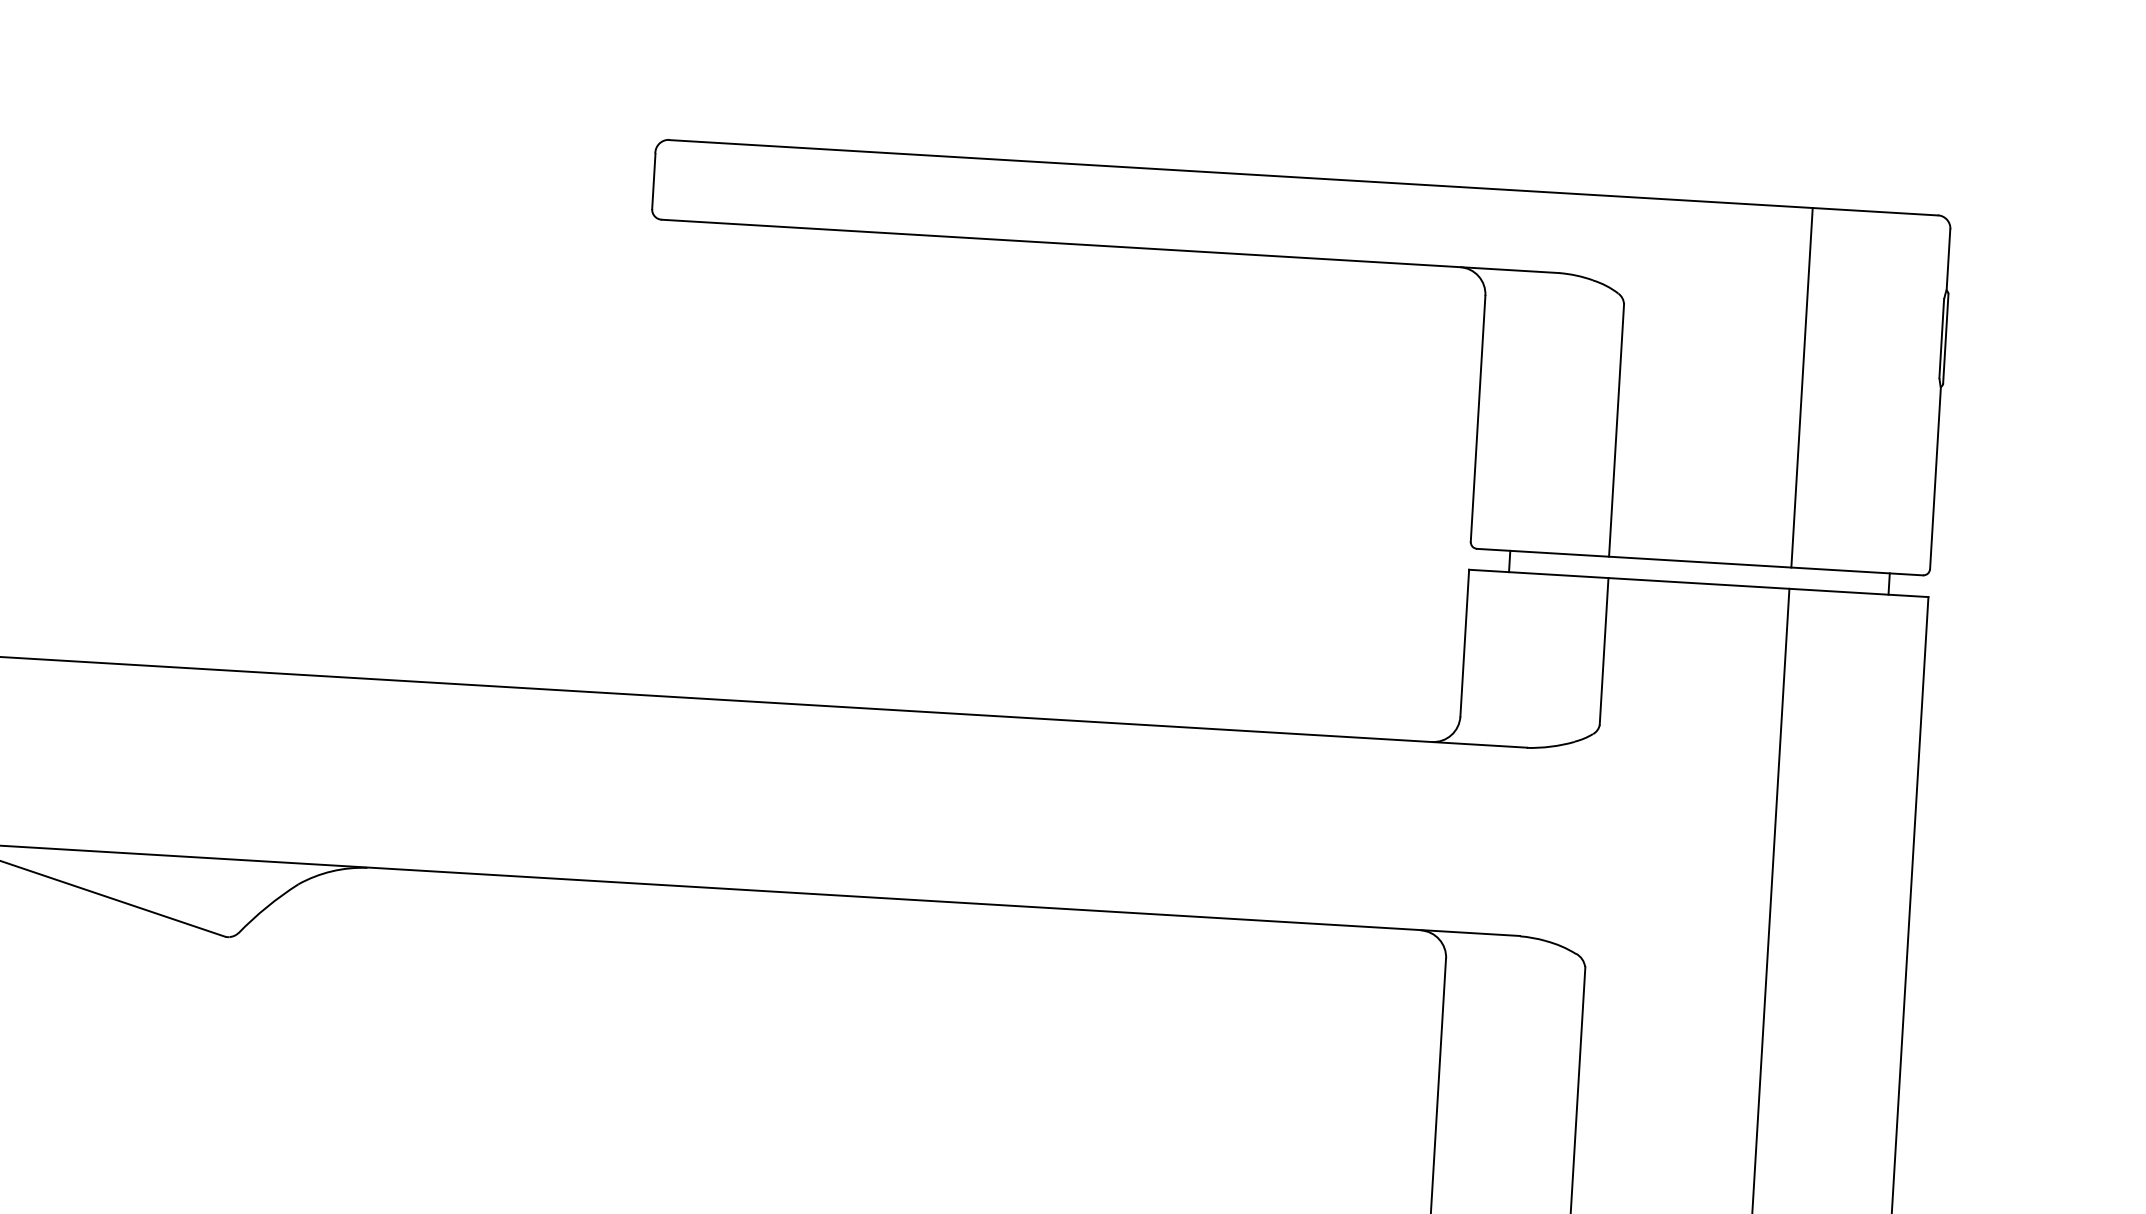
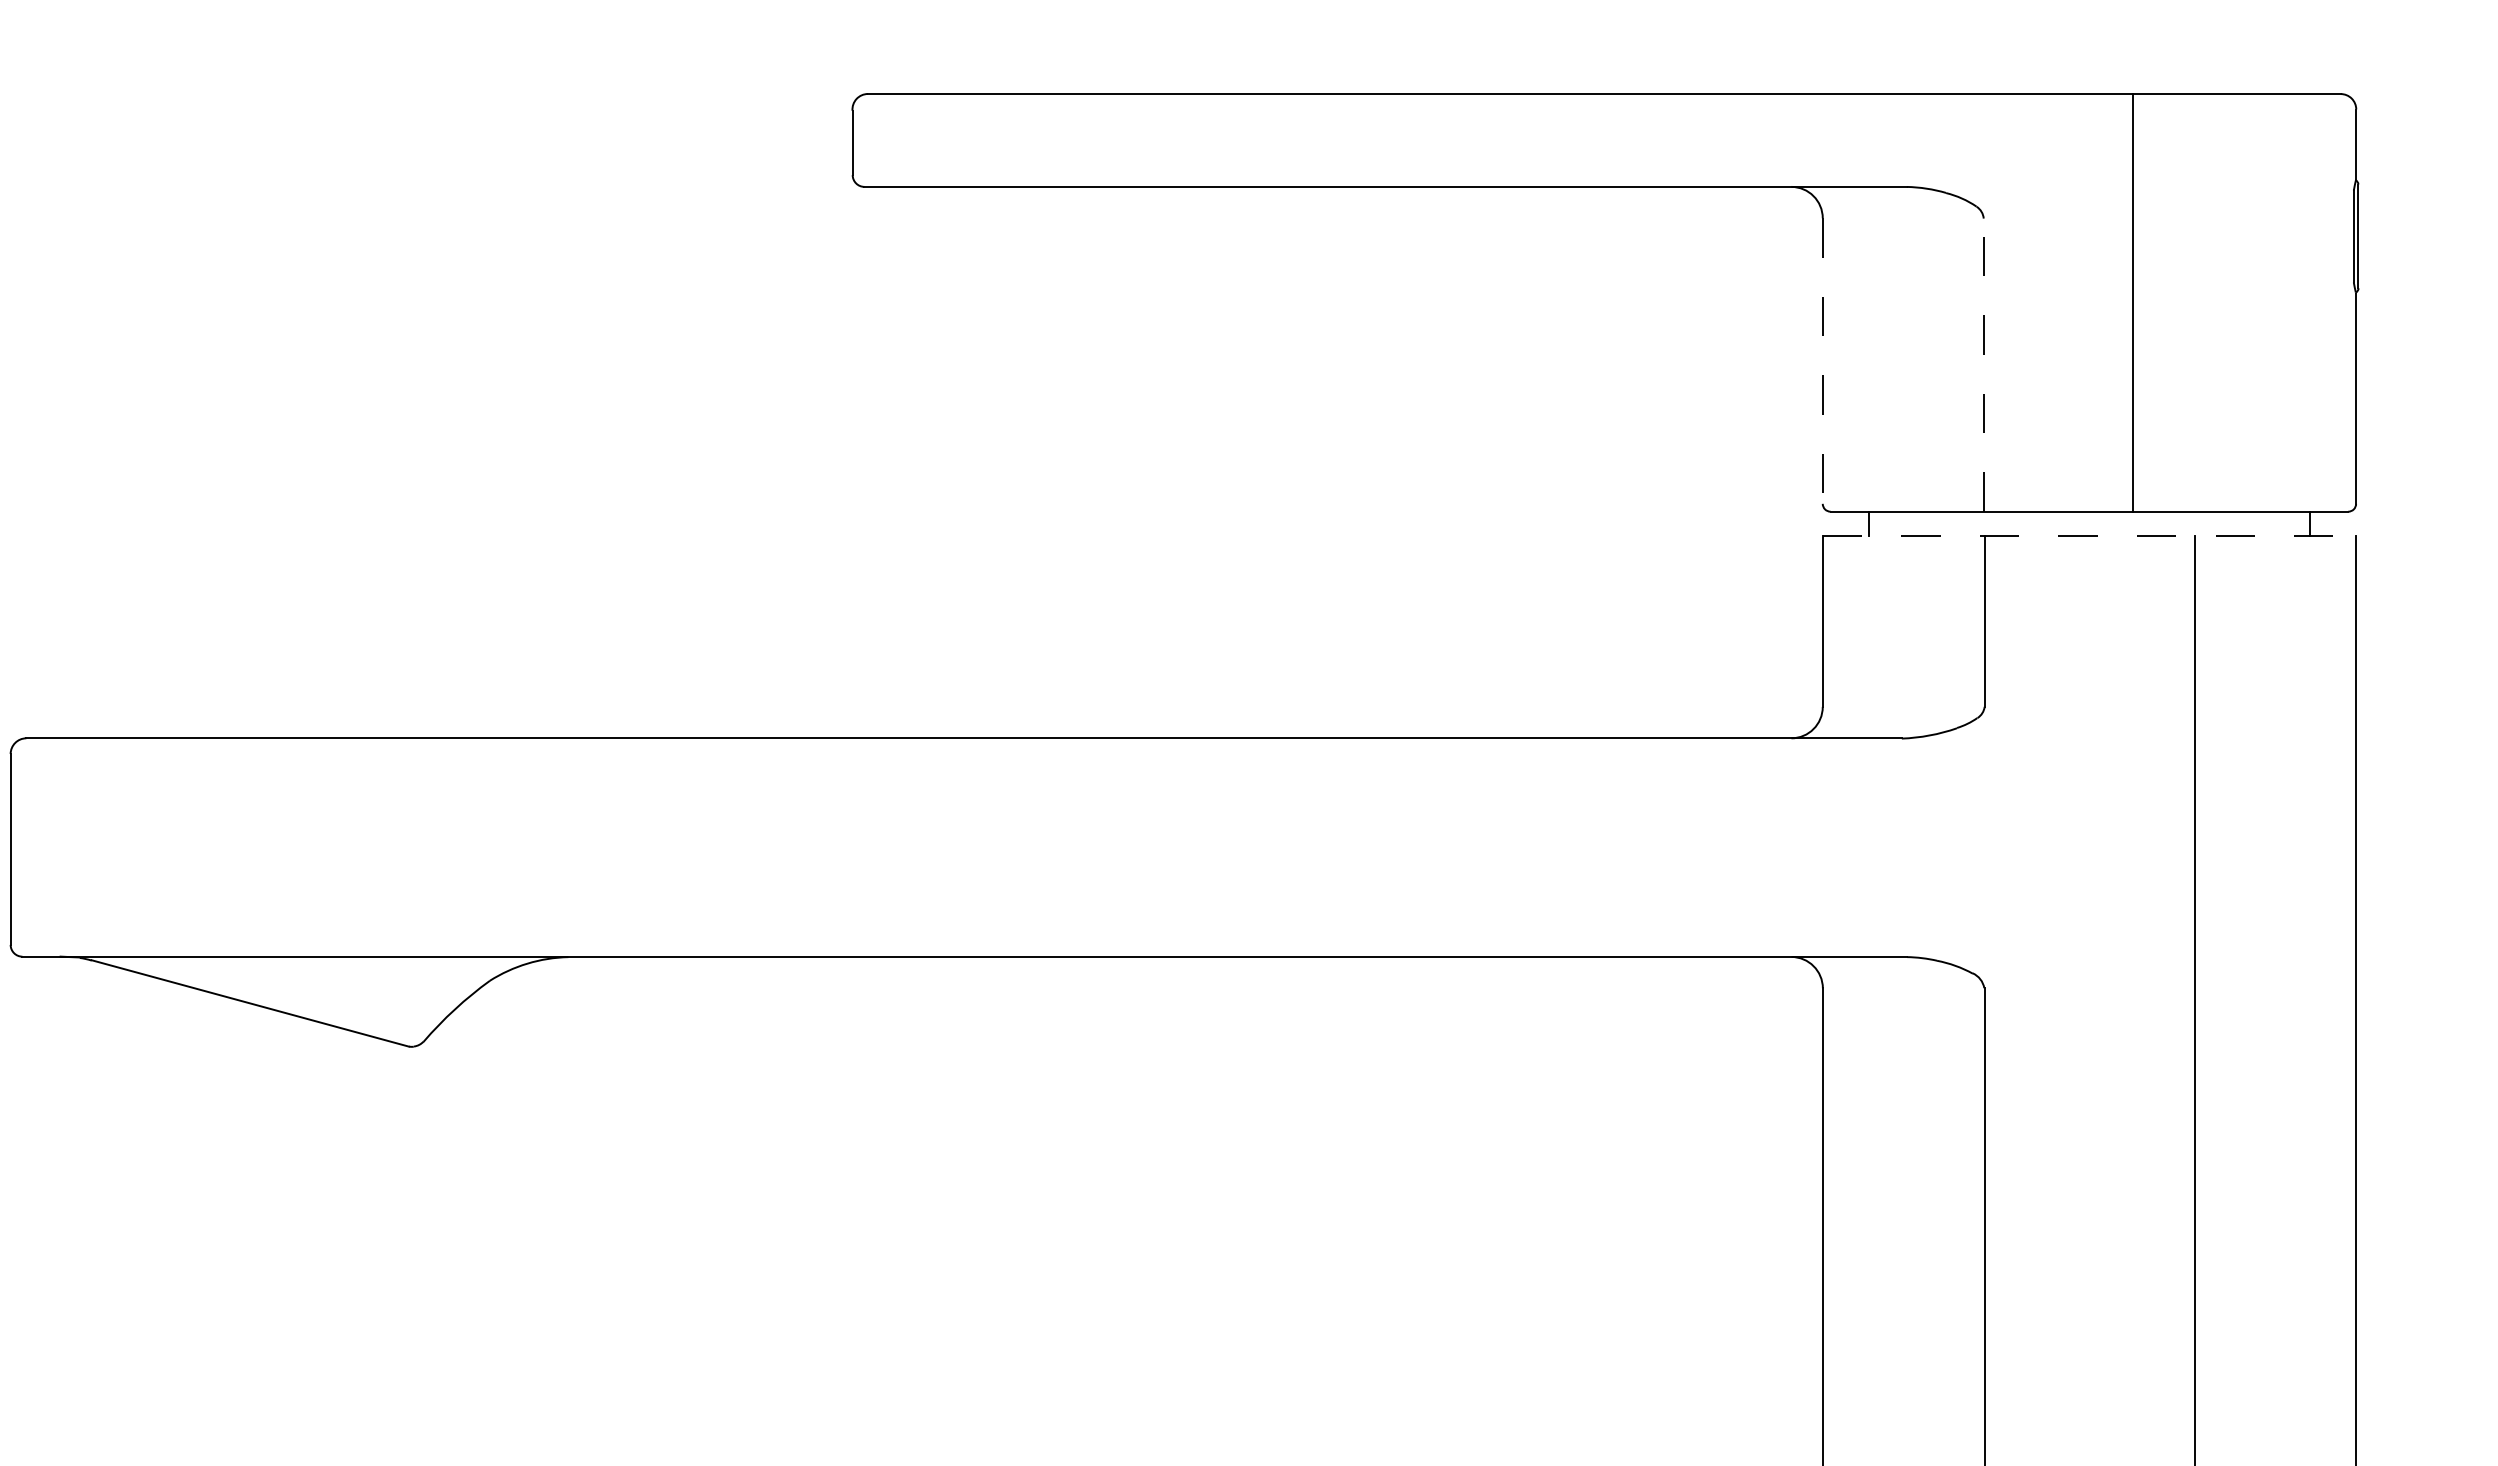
line: (1802, 387) -> (2133, 302), moved
line: (1477, 419) -> (1822, 361), solid -> dashed
line: (1616, 430) -> (1983, 365), solid -> dashed
line: (1698, 583) -> (2089, 536), solid -> dashed

